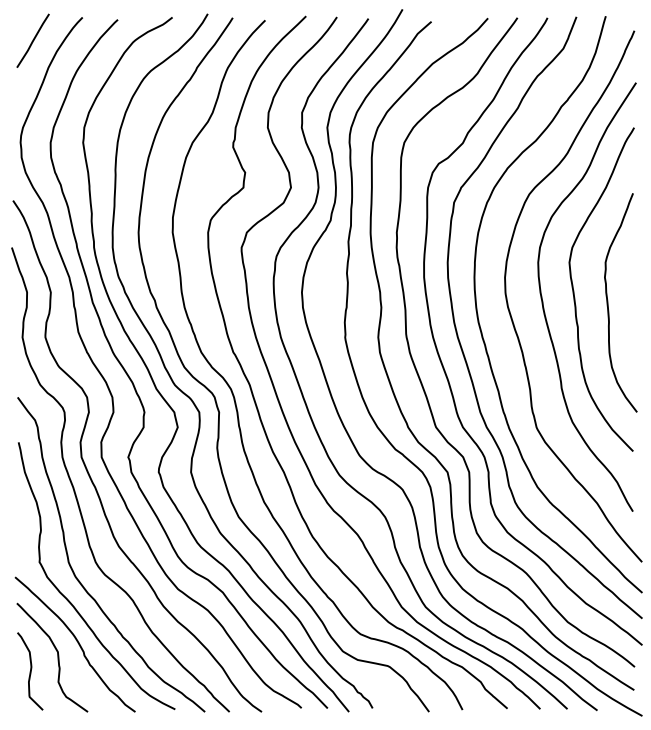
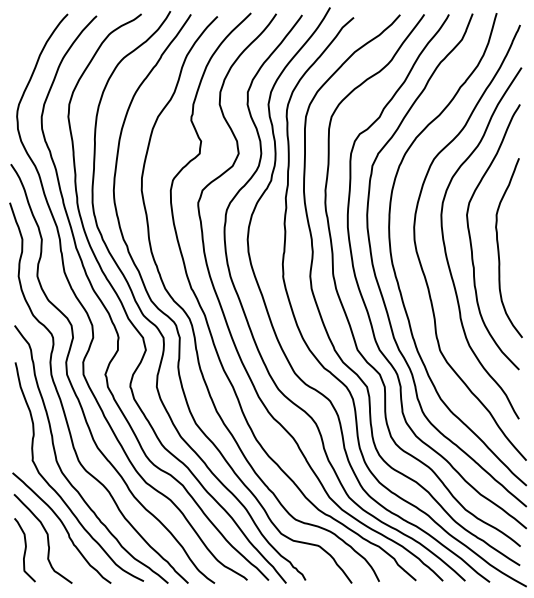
line: (32, 41) -> (26, 33), removed

